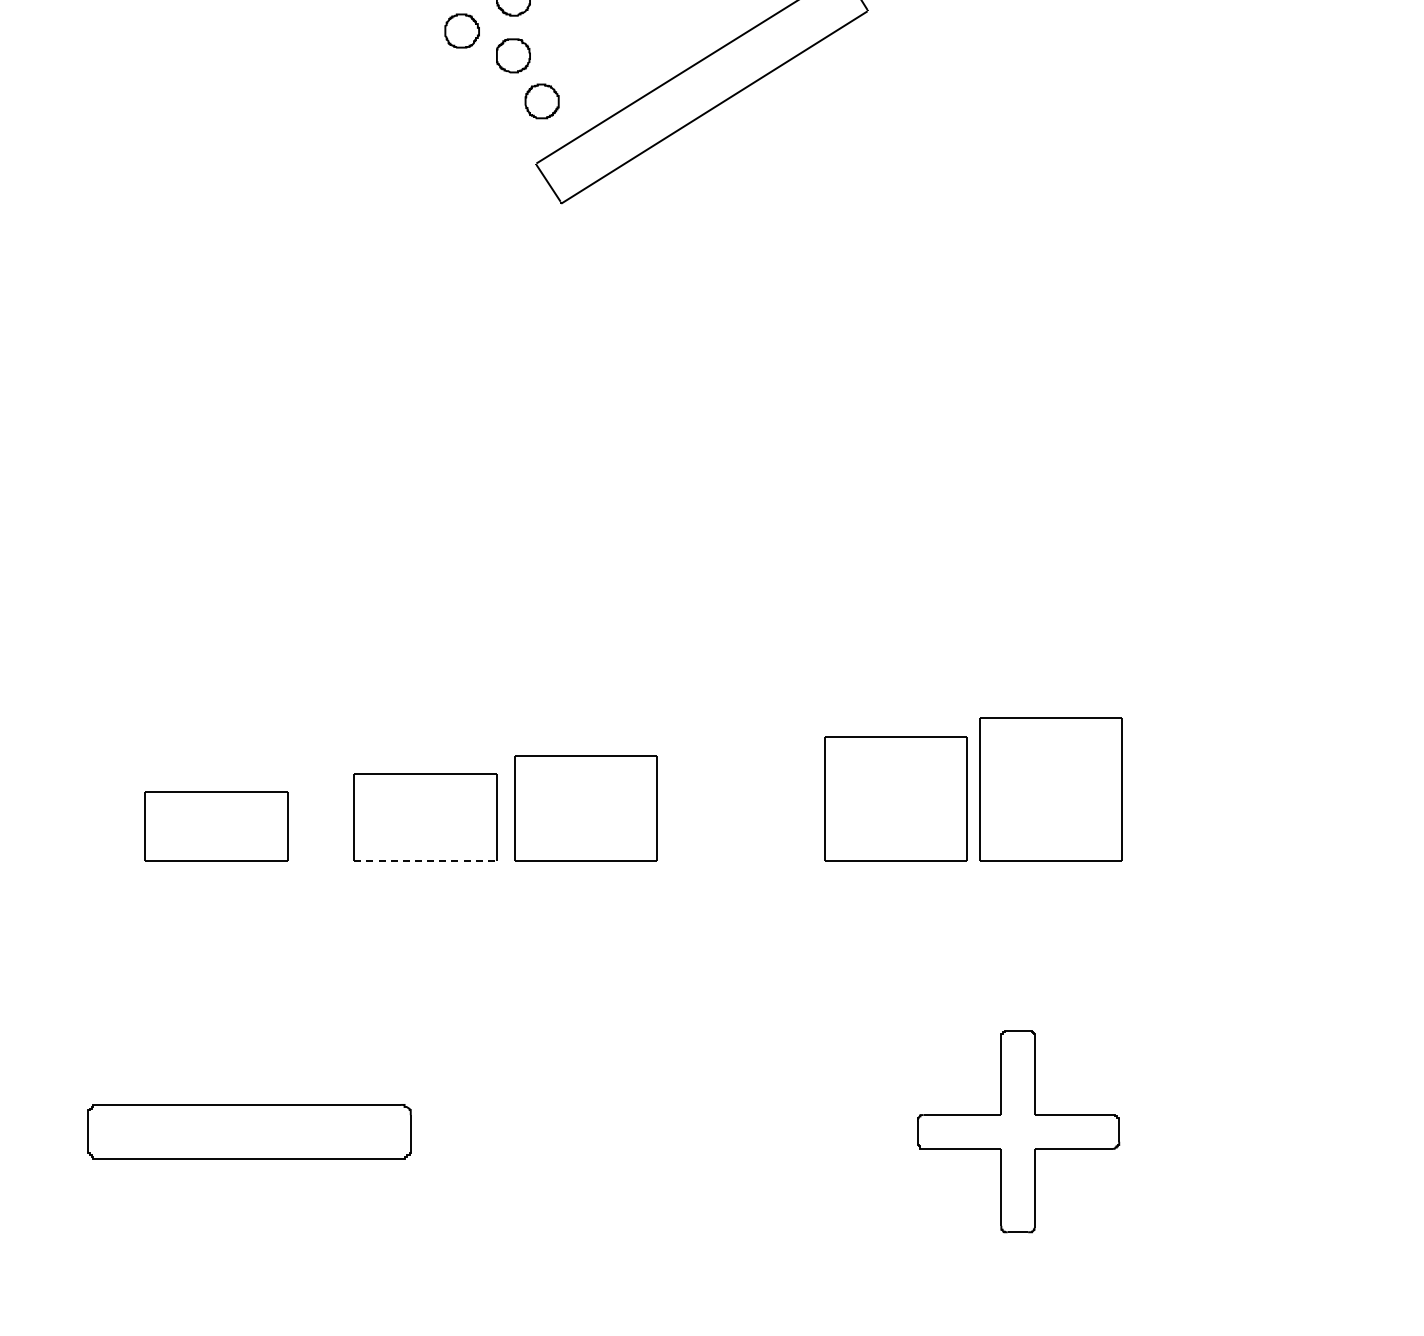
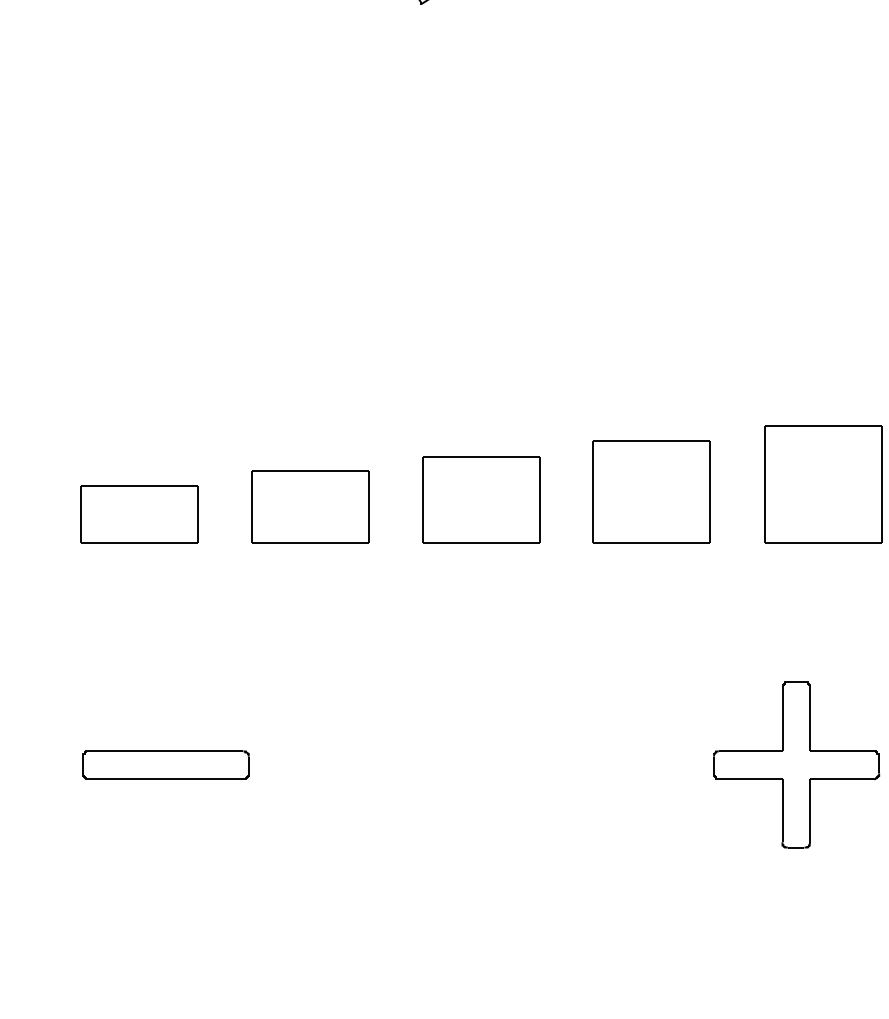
part: (895, 798) -> (651, 491), moved
part: (585, 808) -> (480, 500), moved
line: (426, 860) -> (311, 542), dashed -> solid
part: (249, 1131) -> (165, 764), size x0.62

